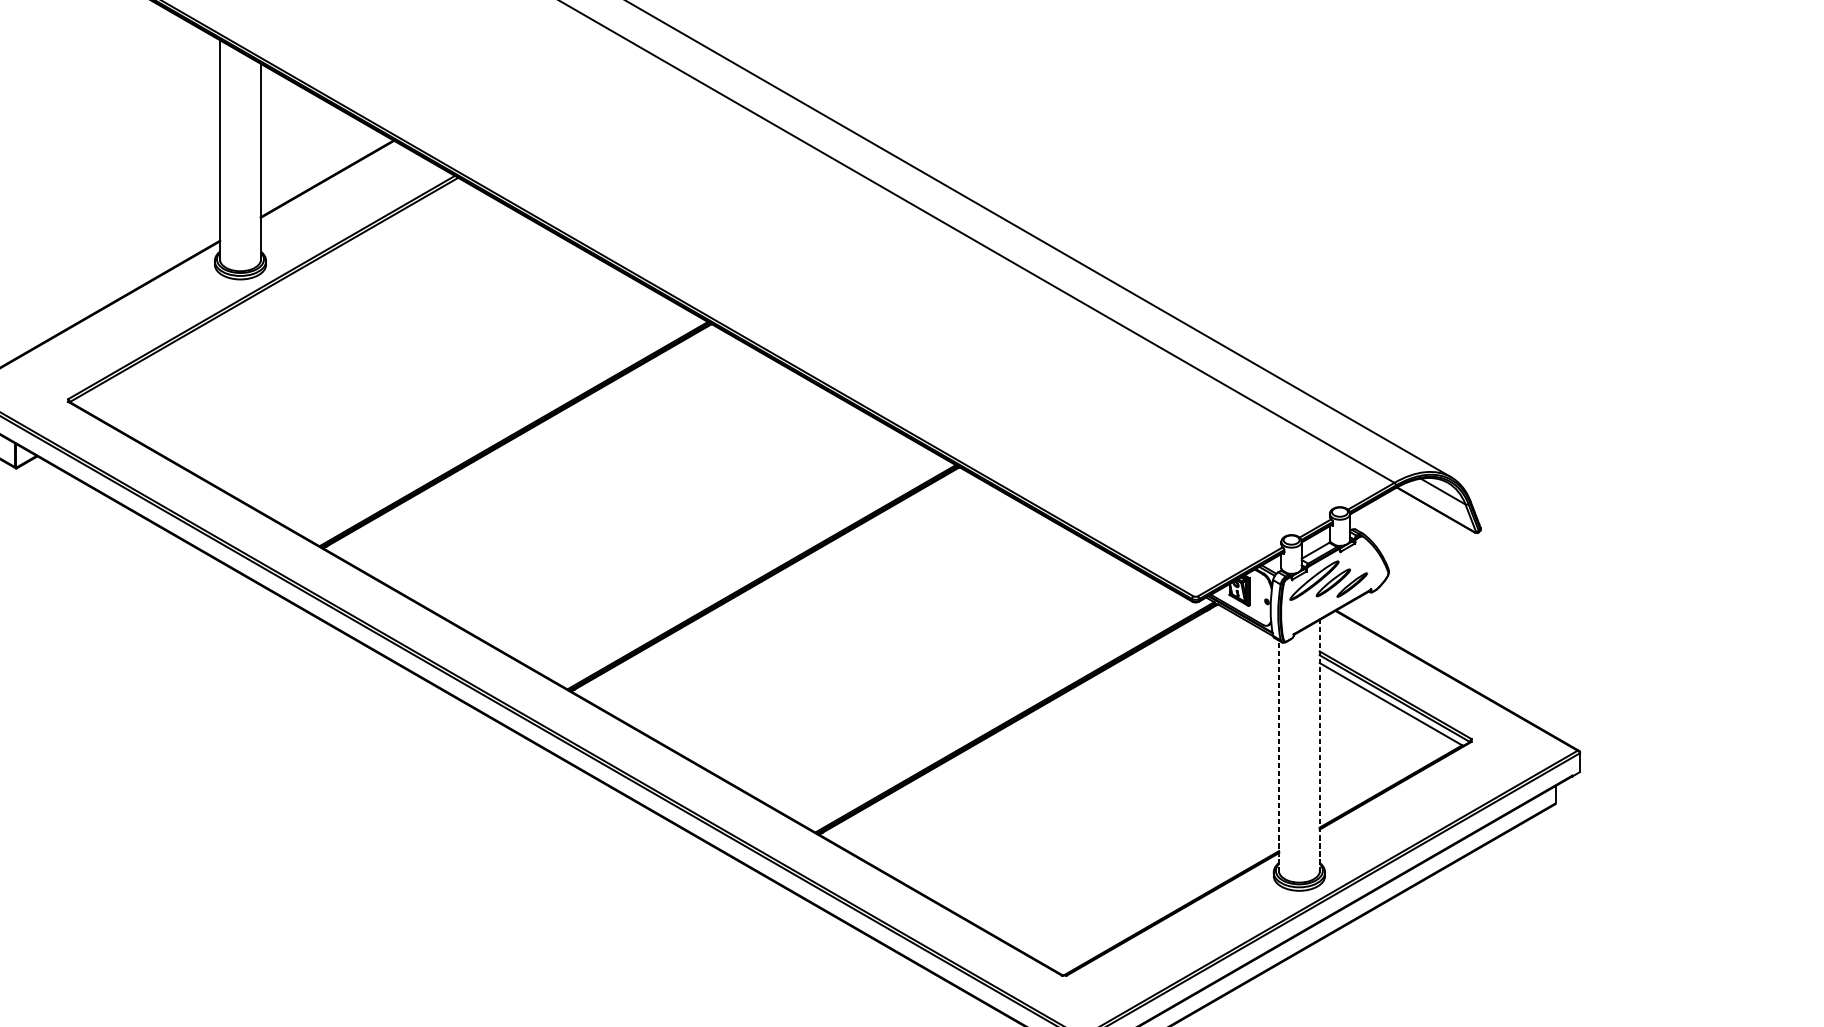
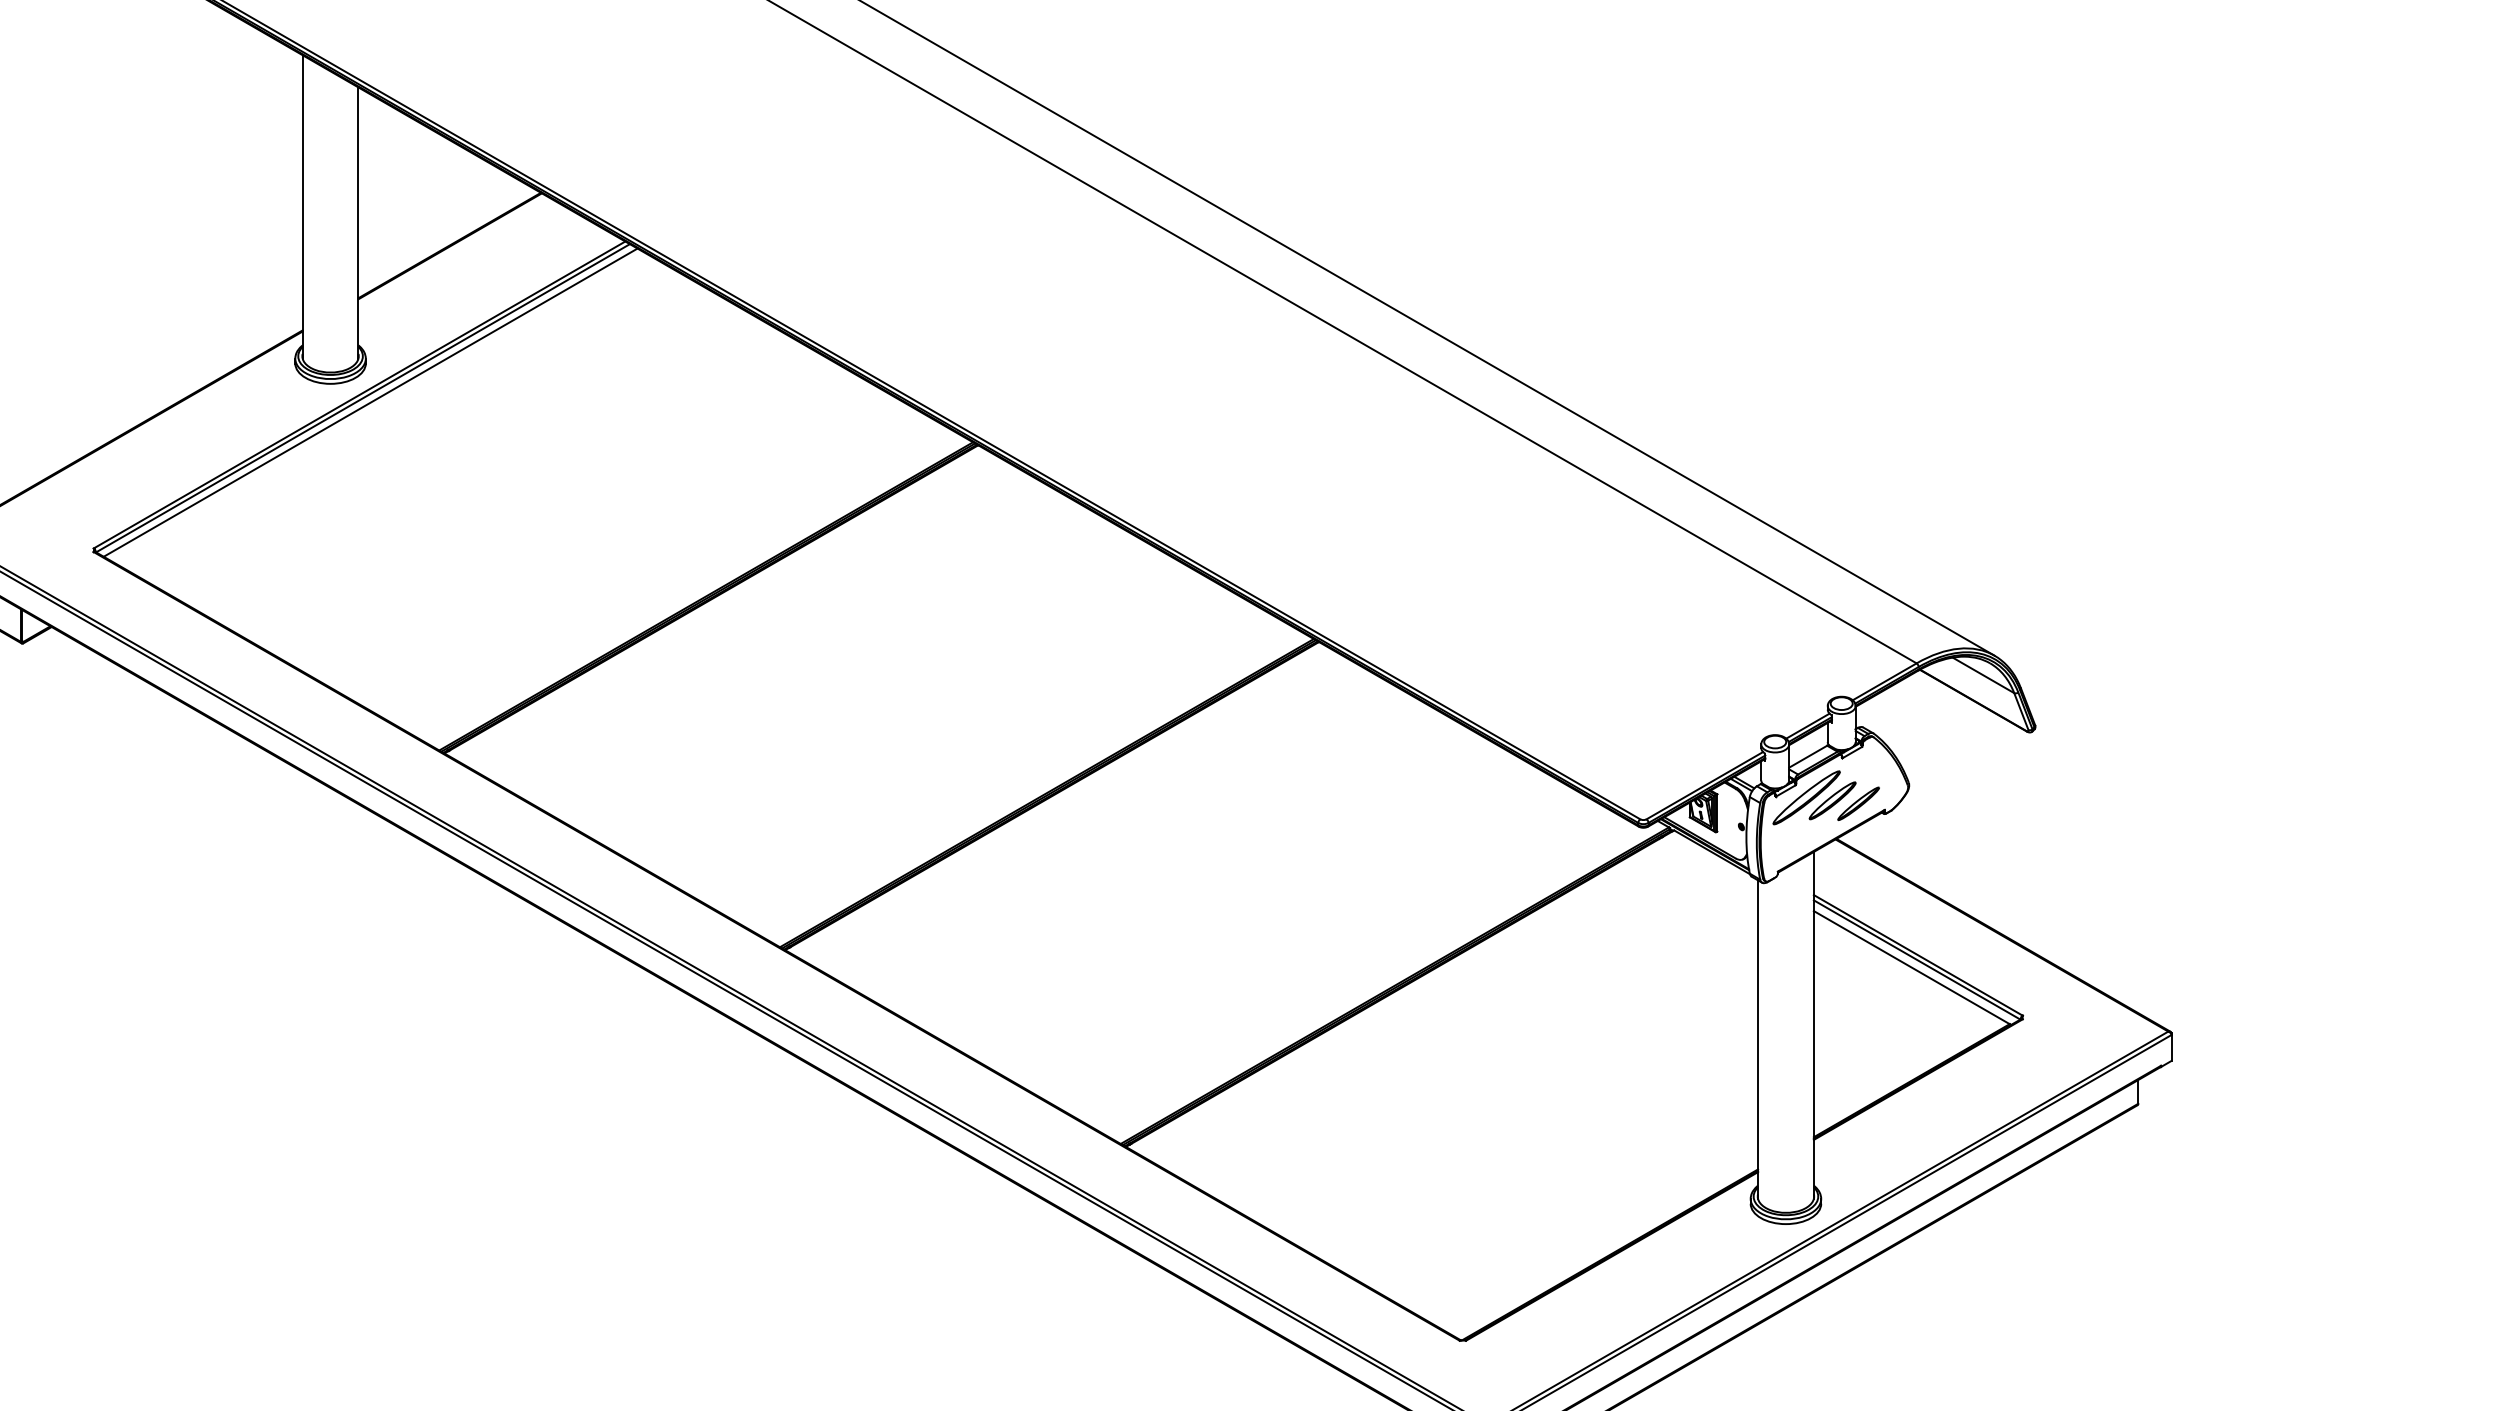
line: (269, 293) -> (370, 402), added
line: (1319, 745) -> (1813, 1024), dashed -> solid
line: (1279, 756) -> (1758, 1039), dashed -> solid

